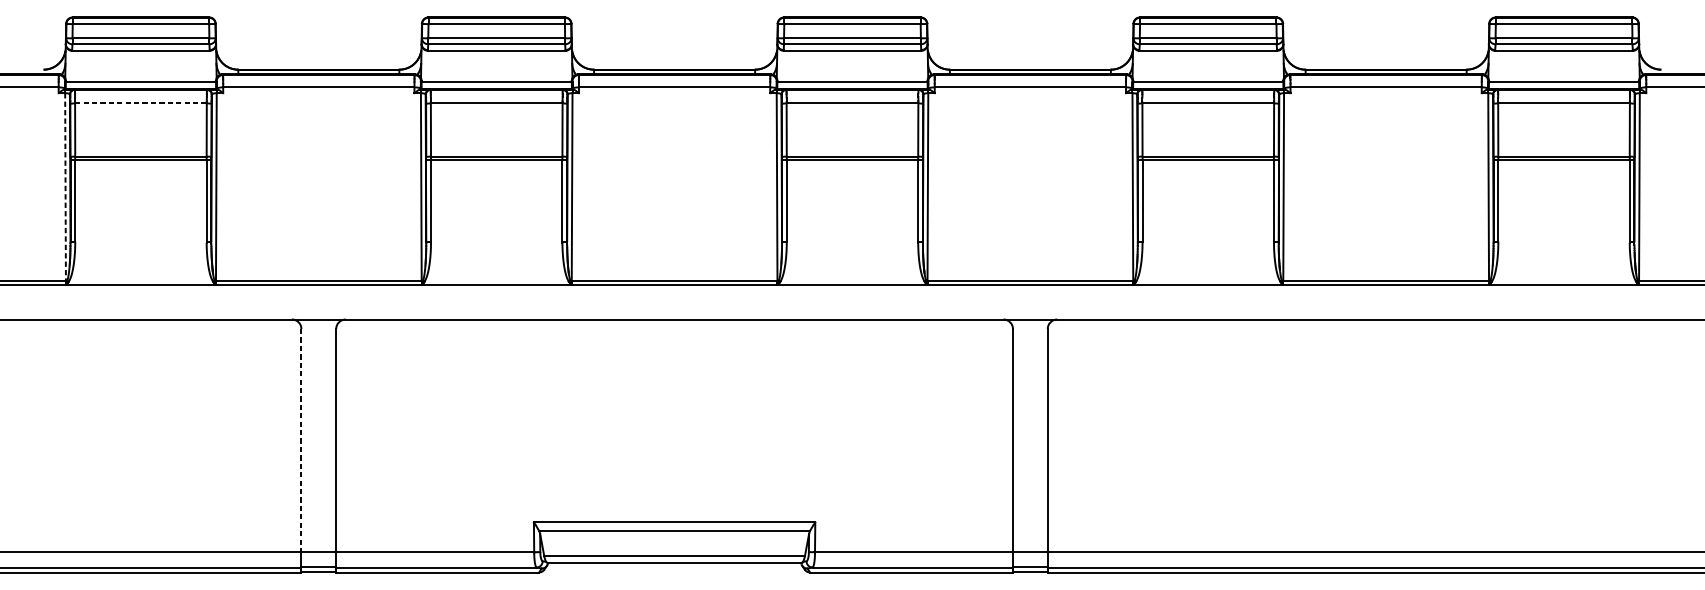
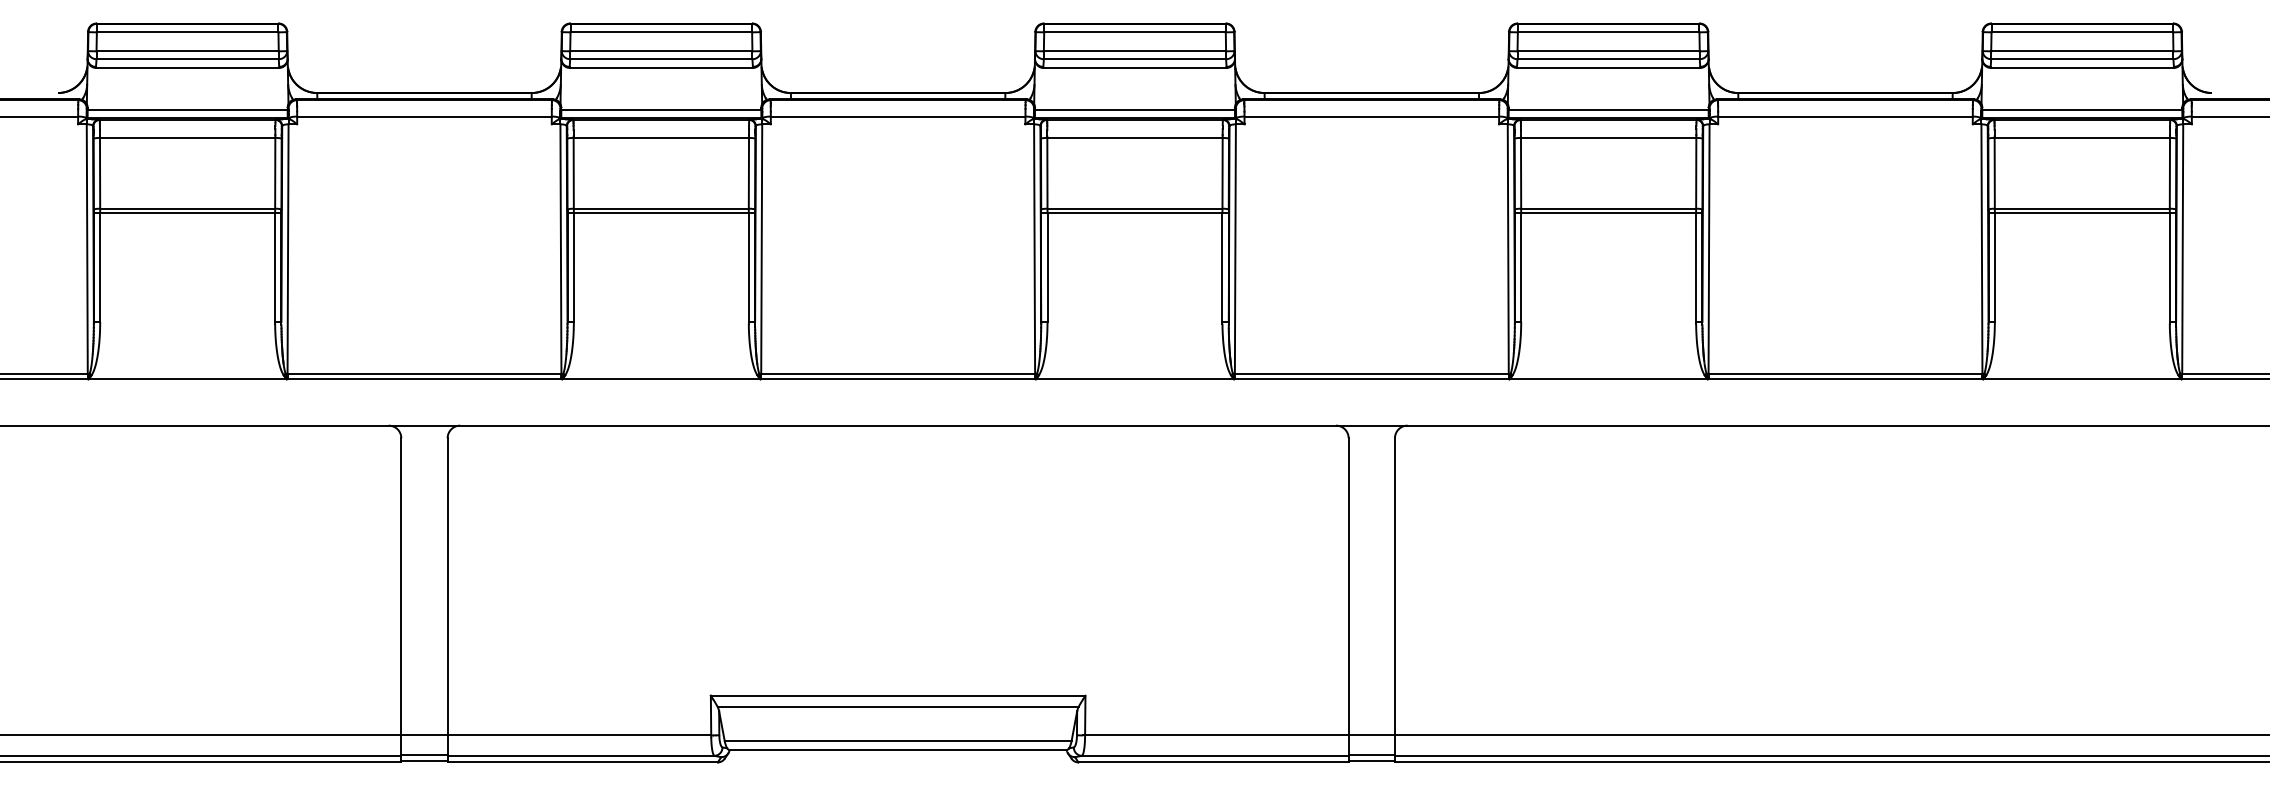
line: (140, 103) -> (187, 137), dashed -> solid
line: (65, 187) -> (87, 249), dashed -> solid
line: (301, 440) -> (401, 586), dashed -> solid

